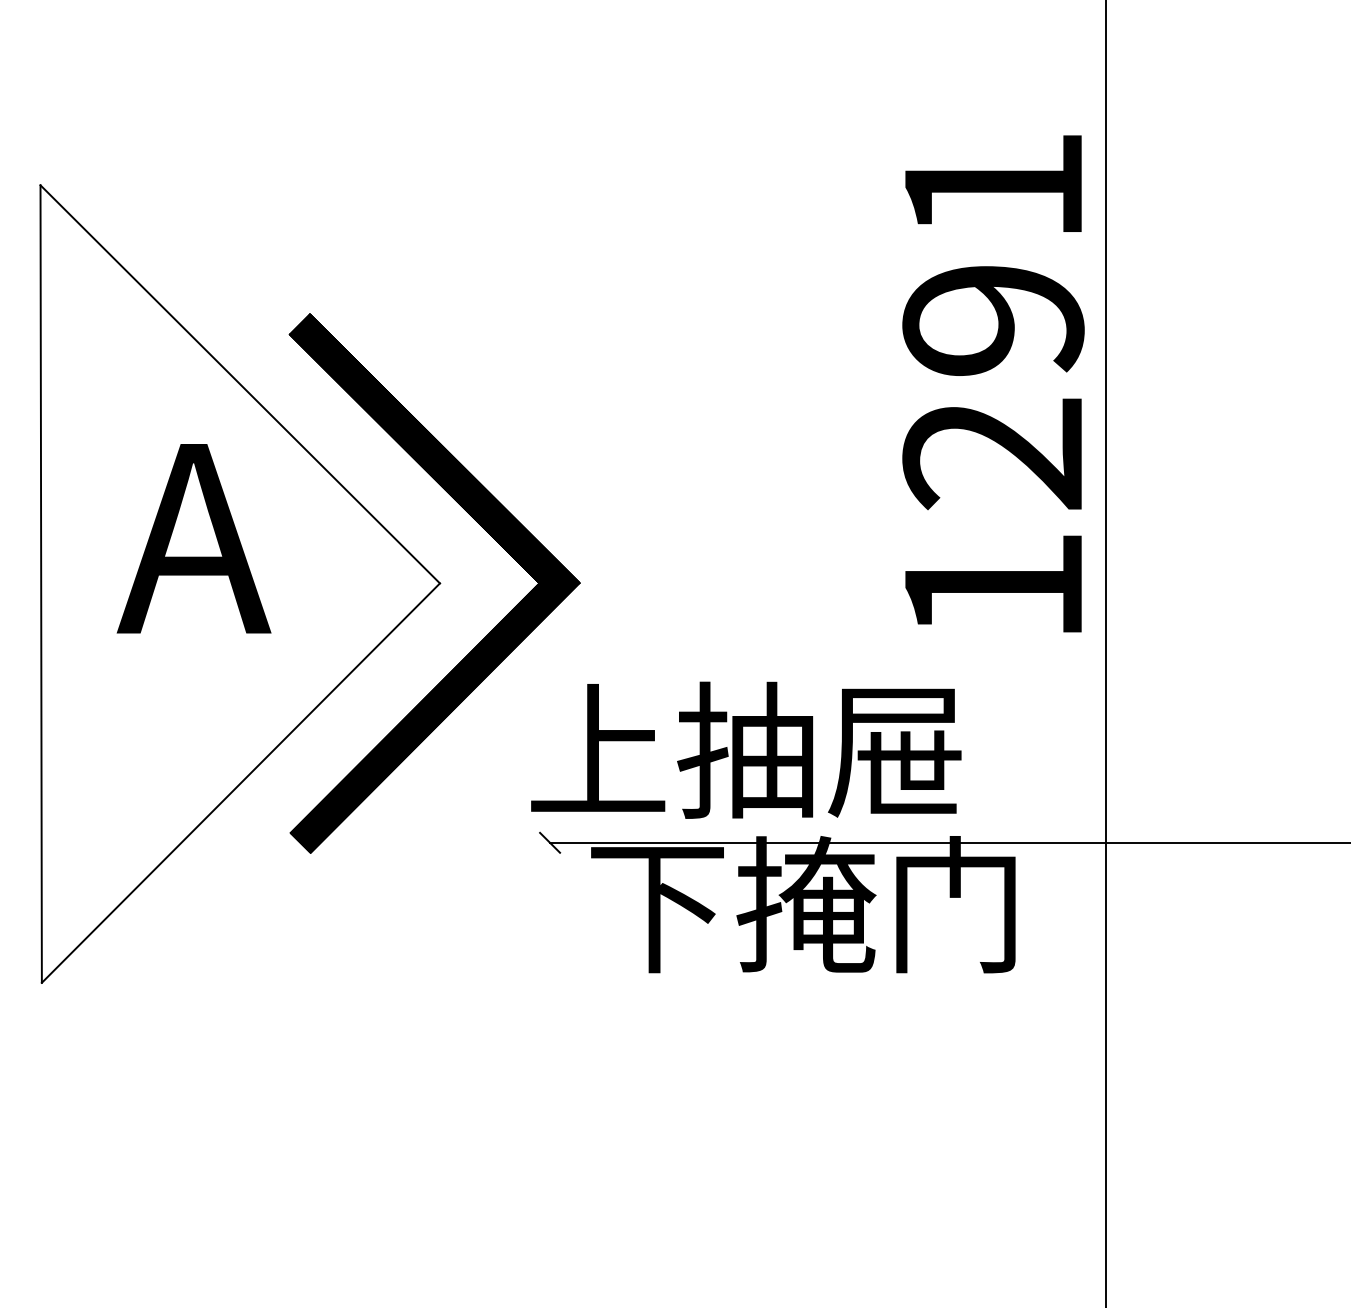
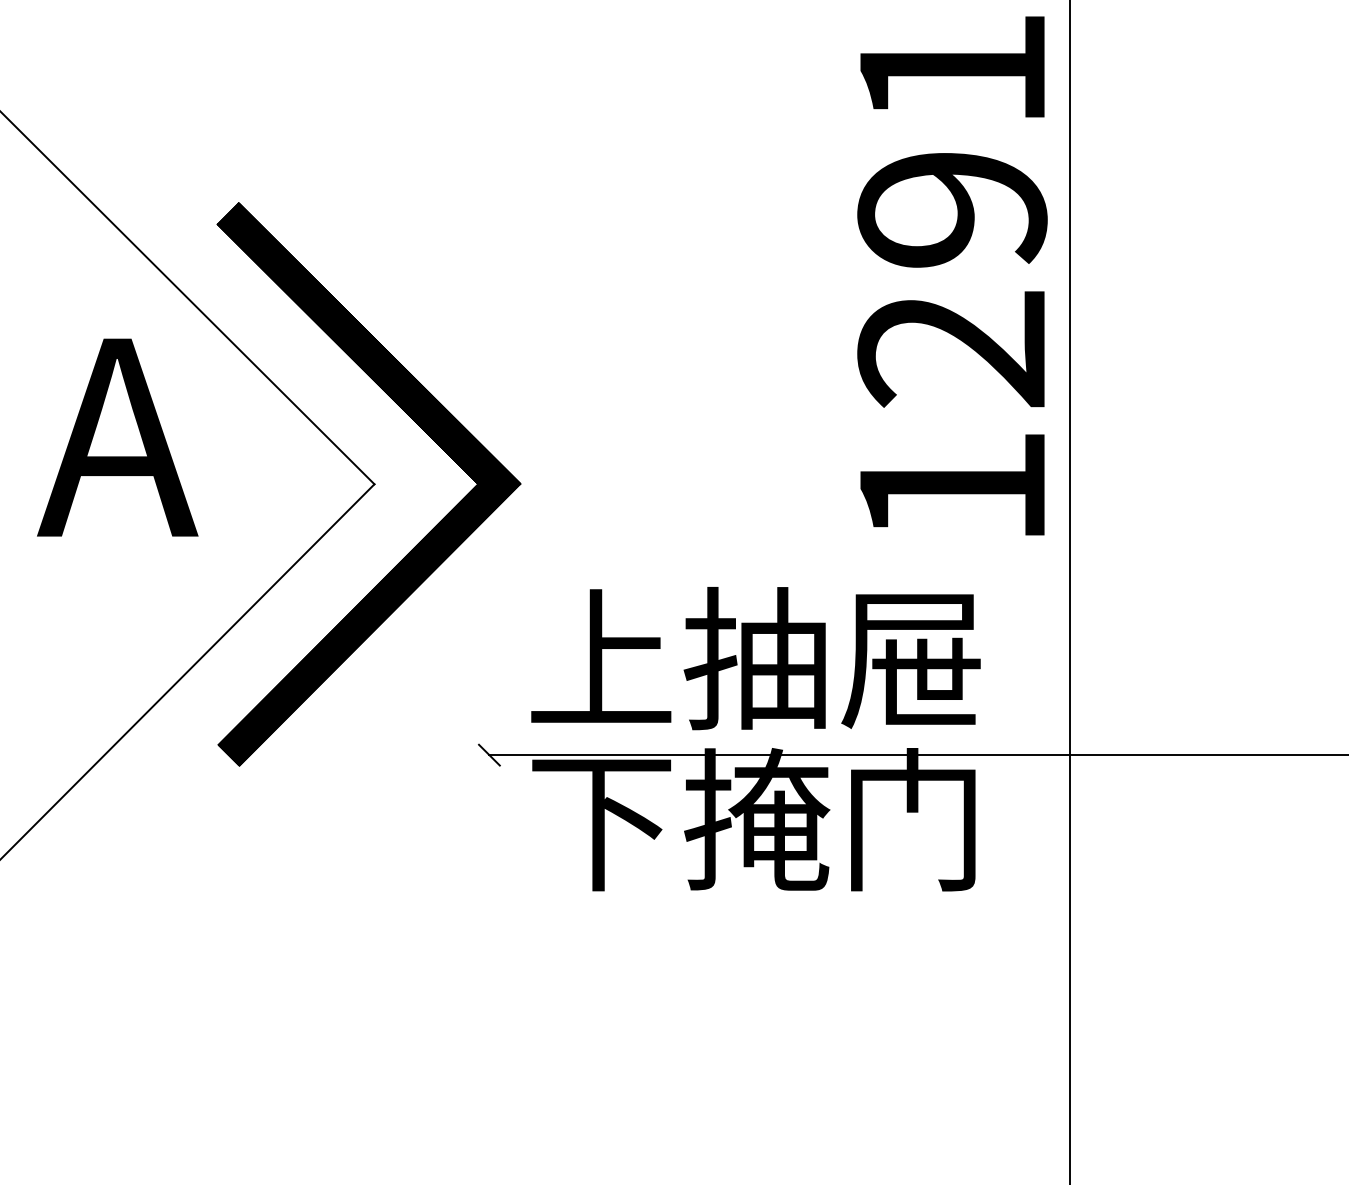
text: (746, 749) -> (756, 657), moved

